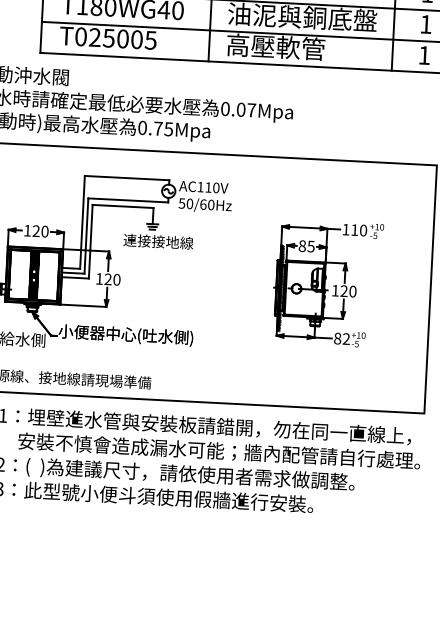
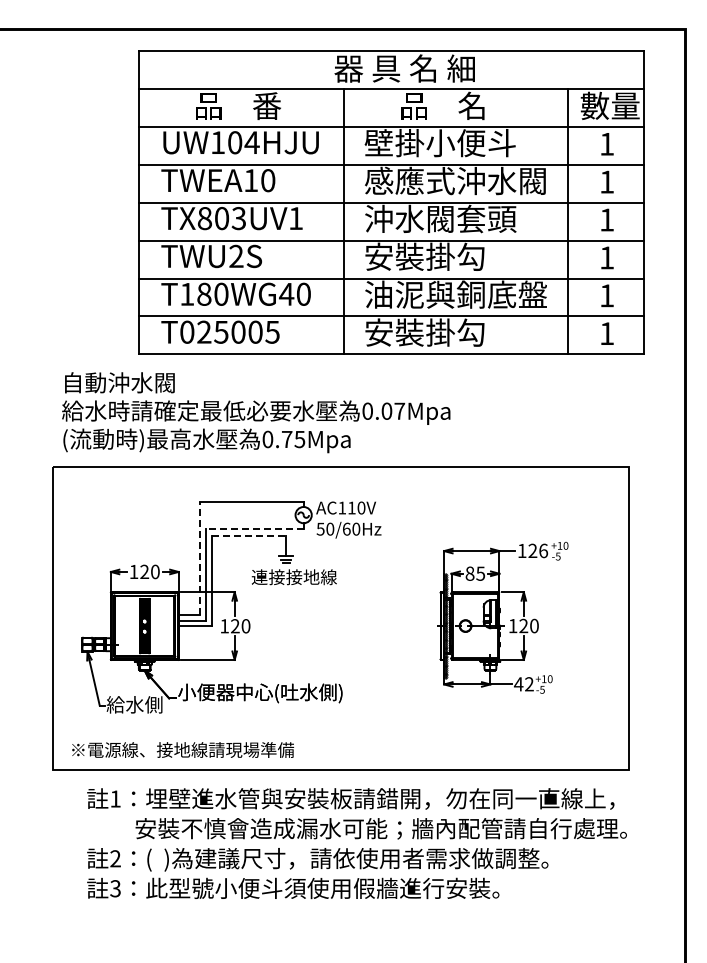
text: (275, 46) -> (425, 332), 高壓軟管 -> 安裝掛勾
line: (127, 200) -> (254, 528), solid -> dashed
line: (123, 206) -> (249, 536), solid -> dashed
line: (82, 222) -> (200, 558), solid -> dashed
text: (359, 229) -> (538, 550), 110 -> 126
text: (337, 338) -> (518, 684), 82 -> 42

